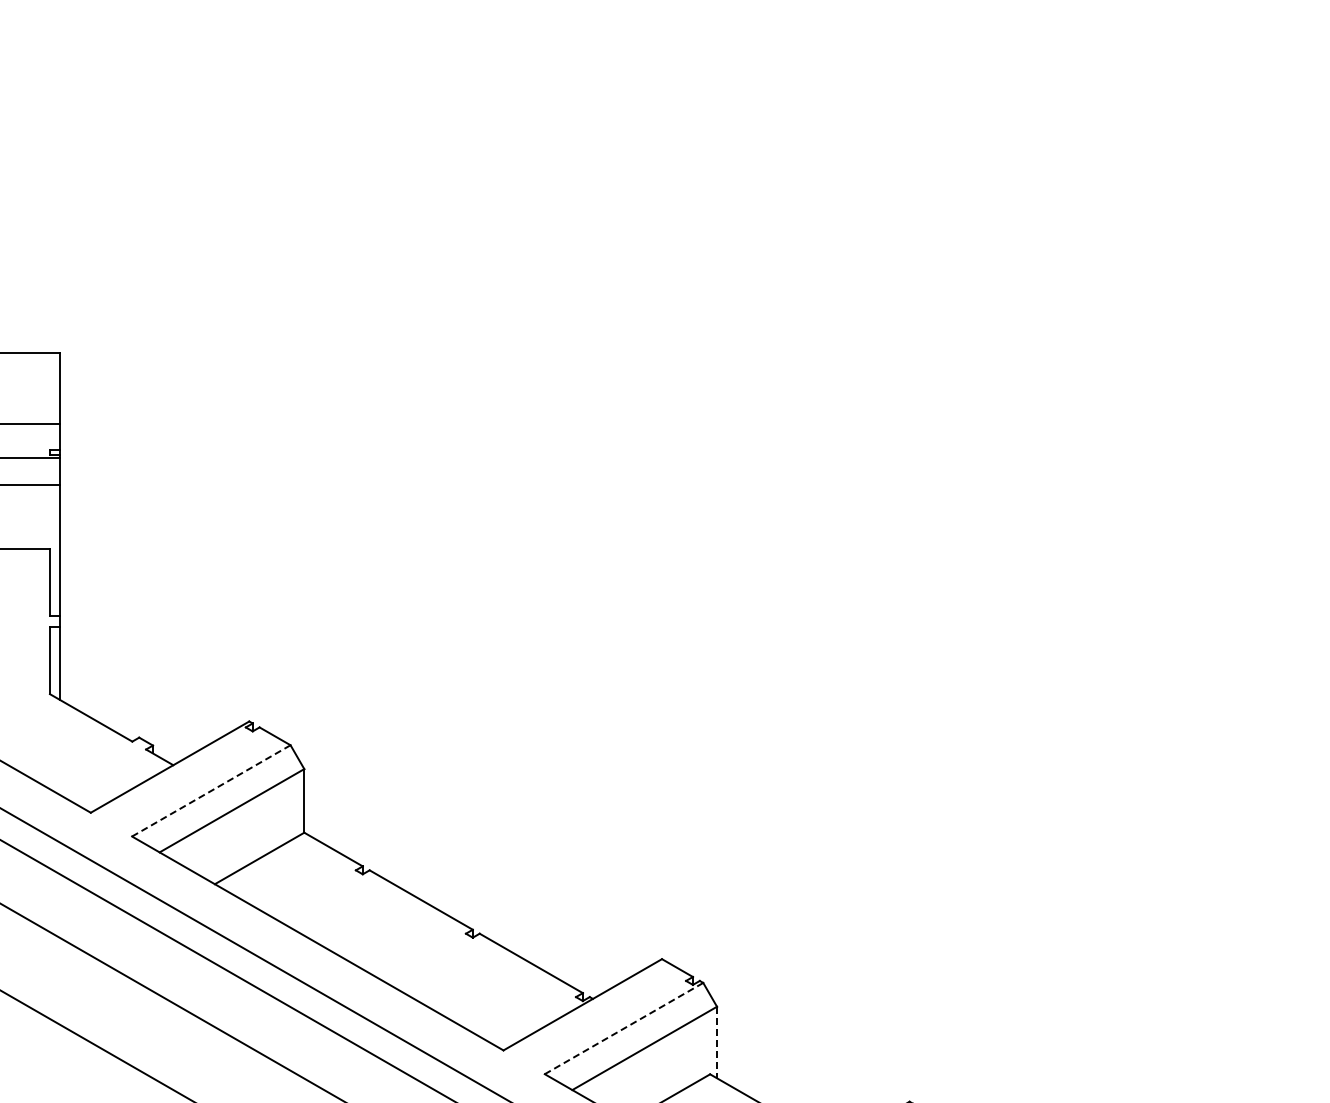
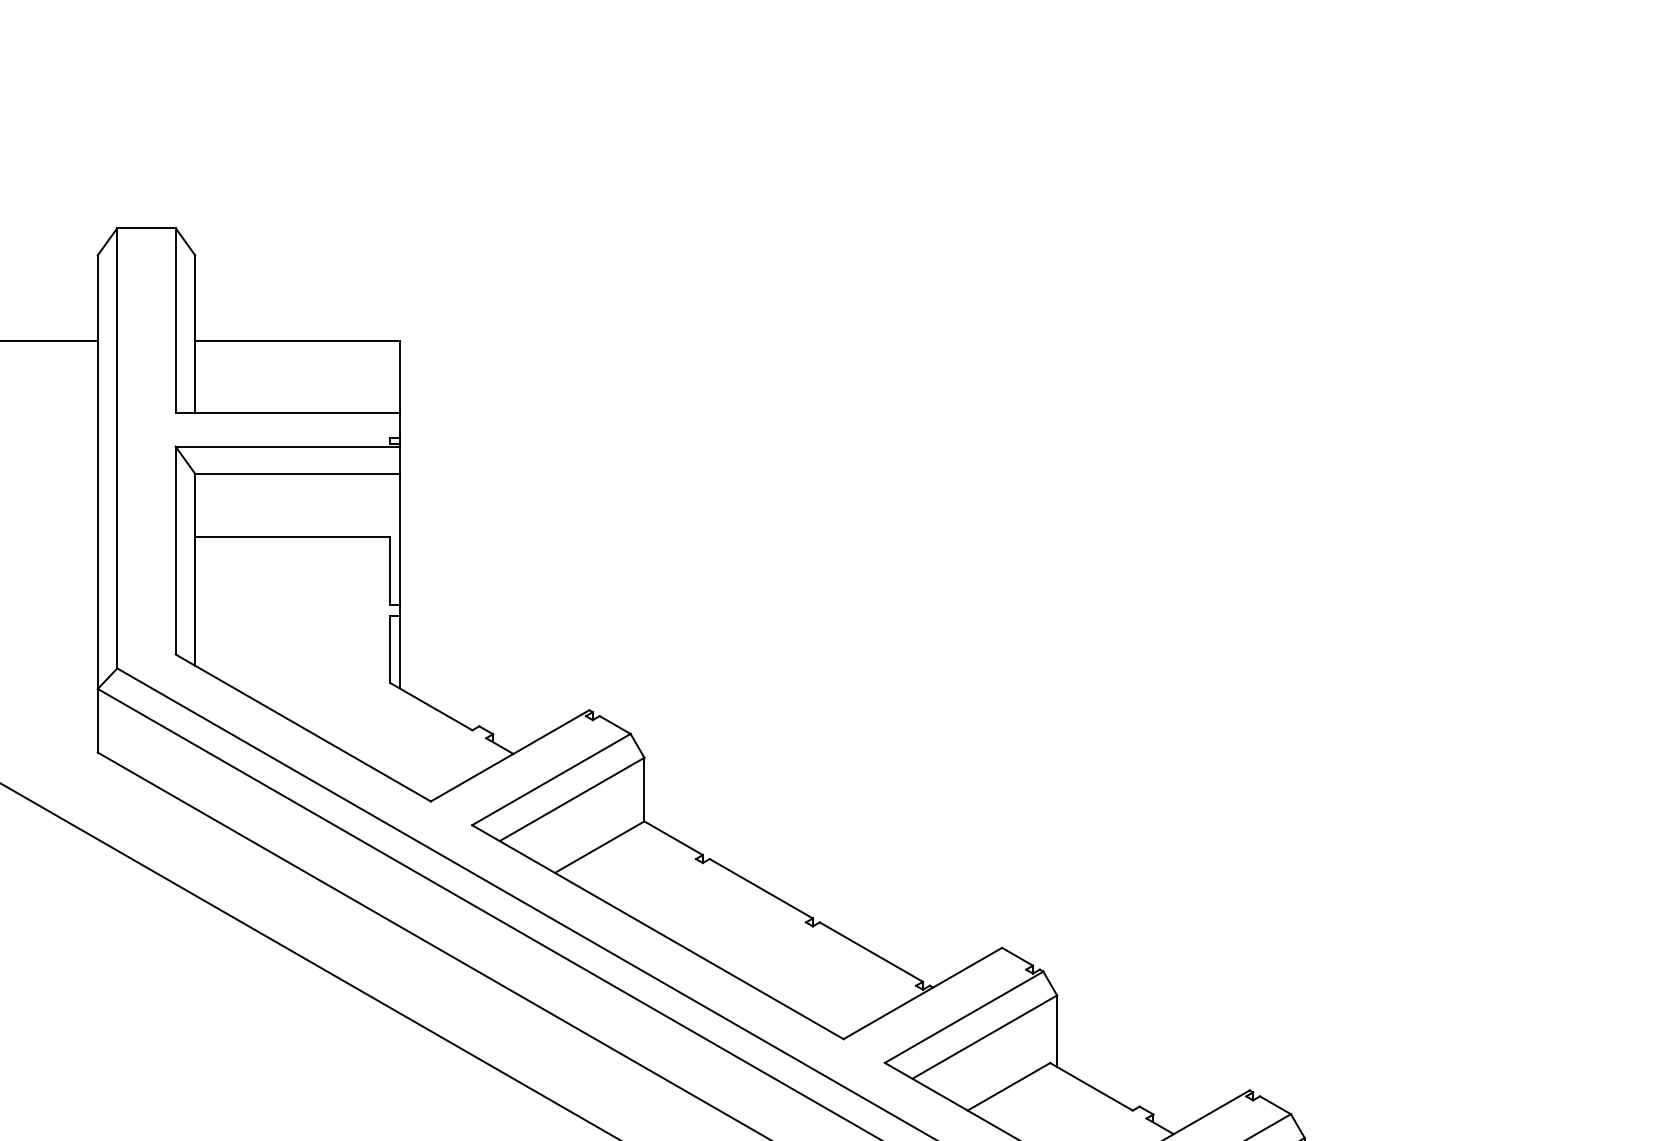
line: (210, 790) -> (550, 779), dashed -> solid
line: (623, 1028) -> (963, 1017), dashed -> solid
line: (717, 1042) -> (1057, 1031), dashed -> solid

